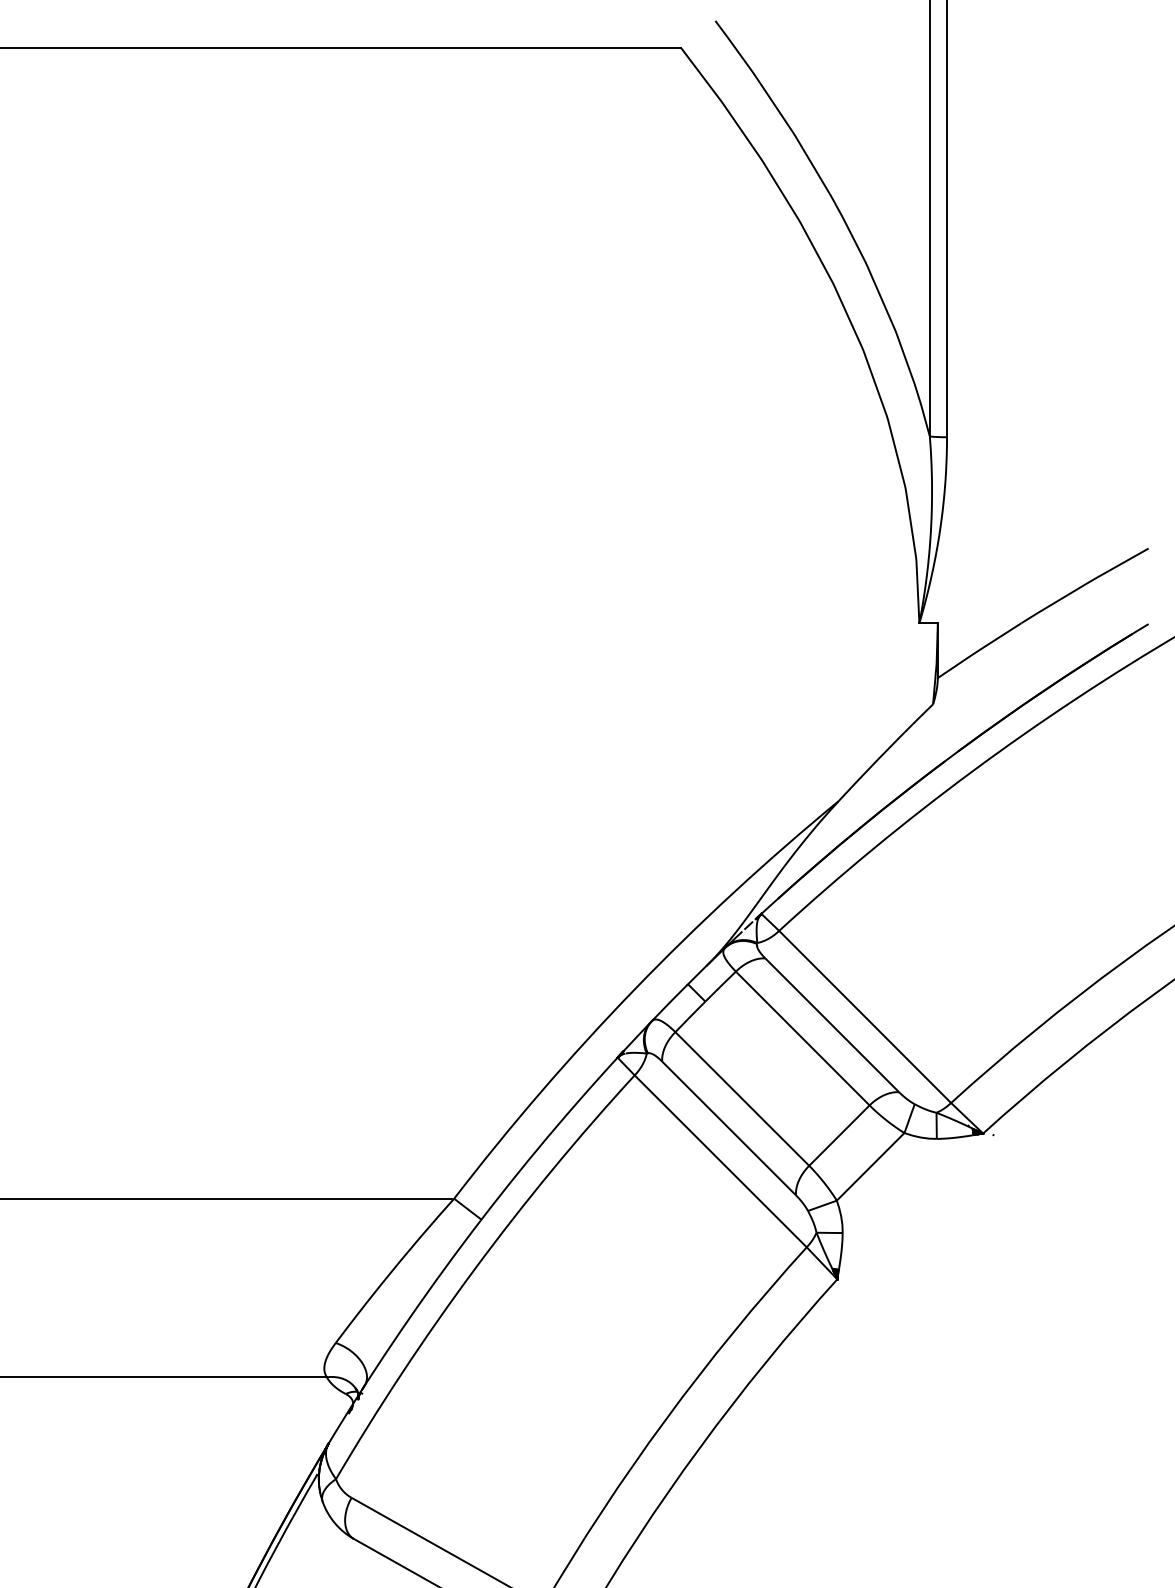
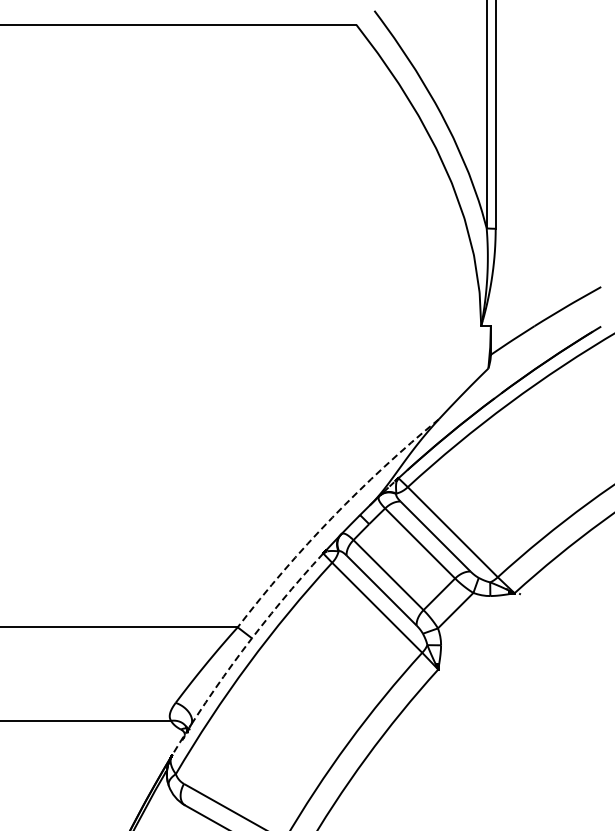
arc: (635, 988) -> (332, 517), solid -> dashed
arc: (463, 1244) -> (242, 651), solid -> dashed

